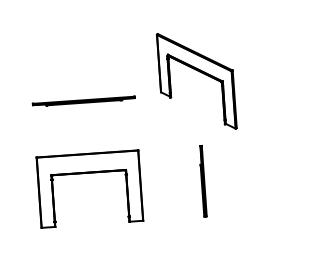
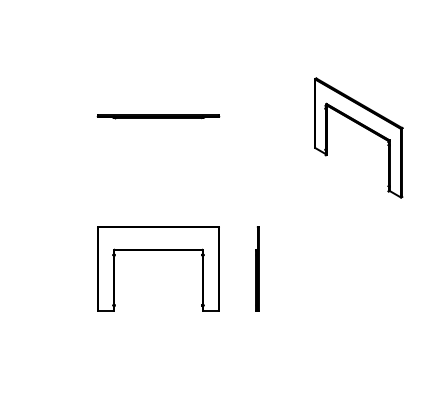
part: (199, 72) -> (362, 127), moved
part: (83, 101) -> (158, 116), moved
part: (202, 180) -> (257, 268), moved

